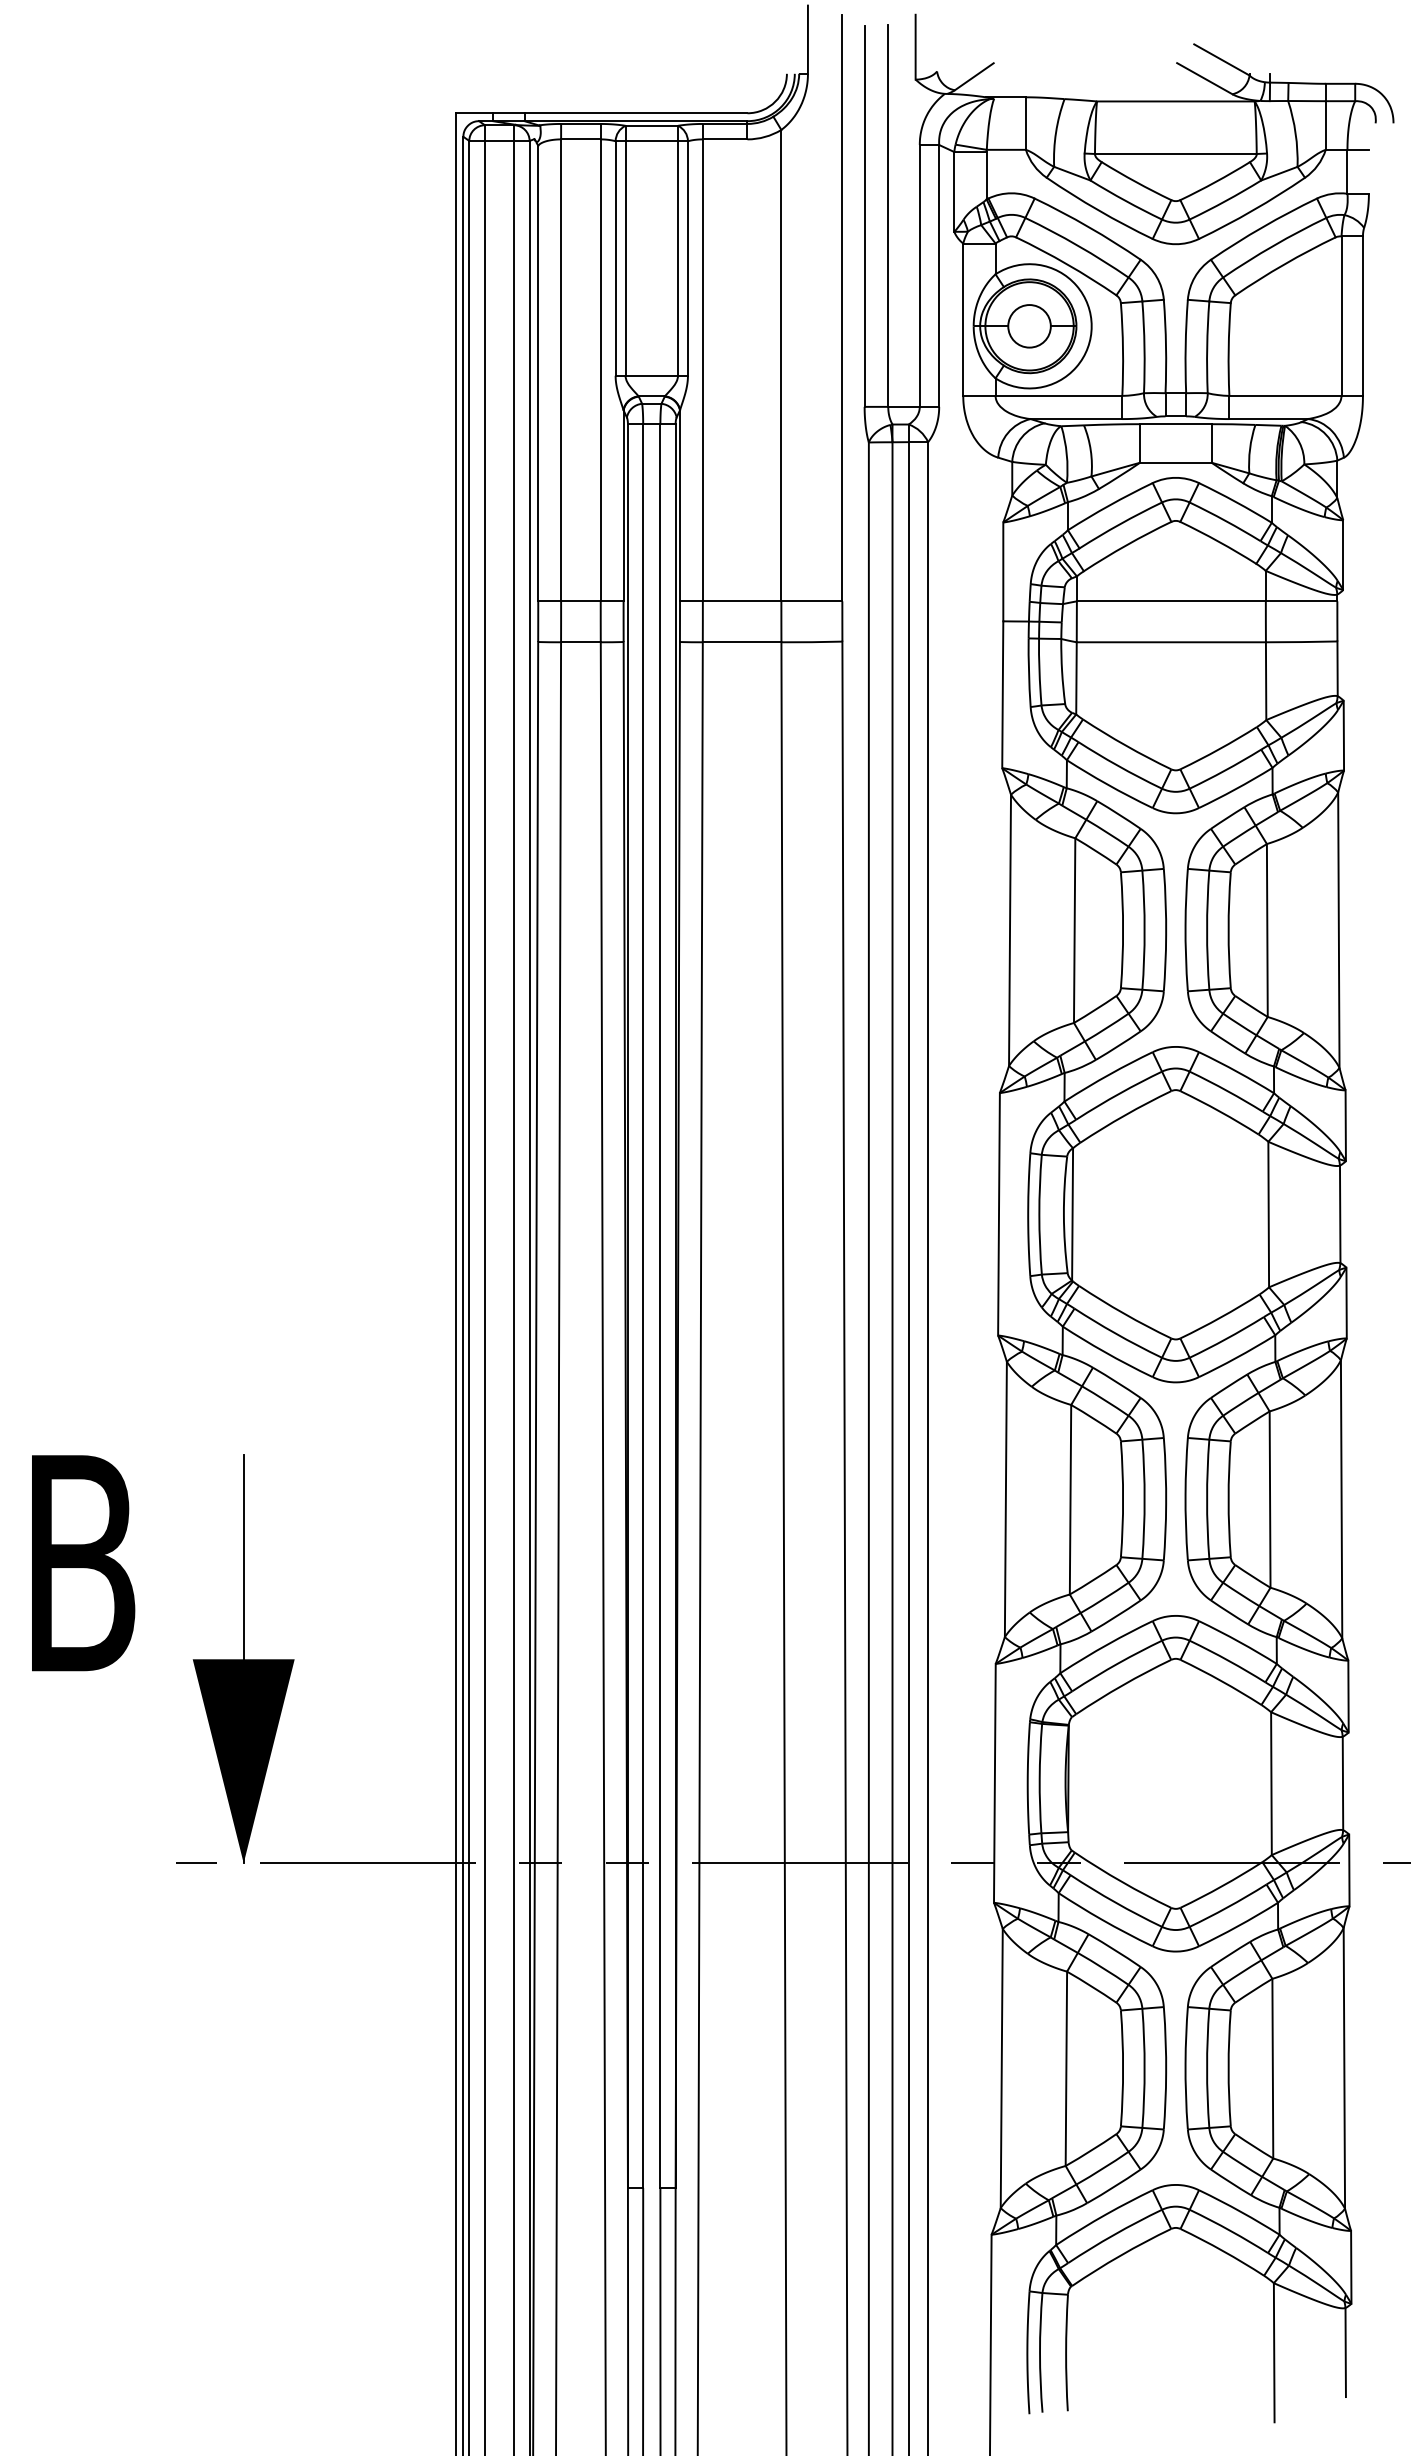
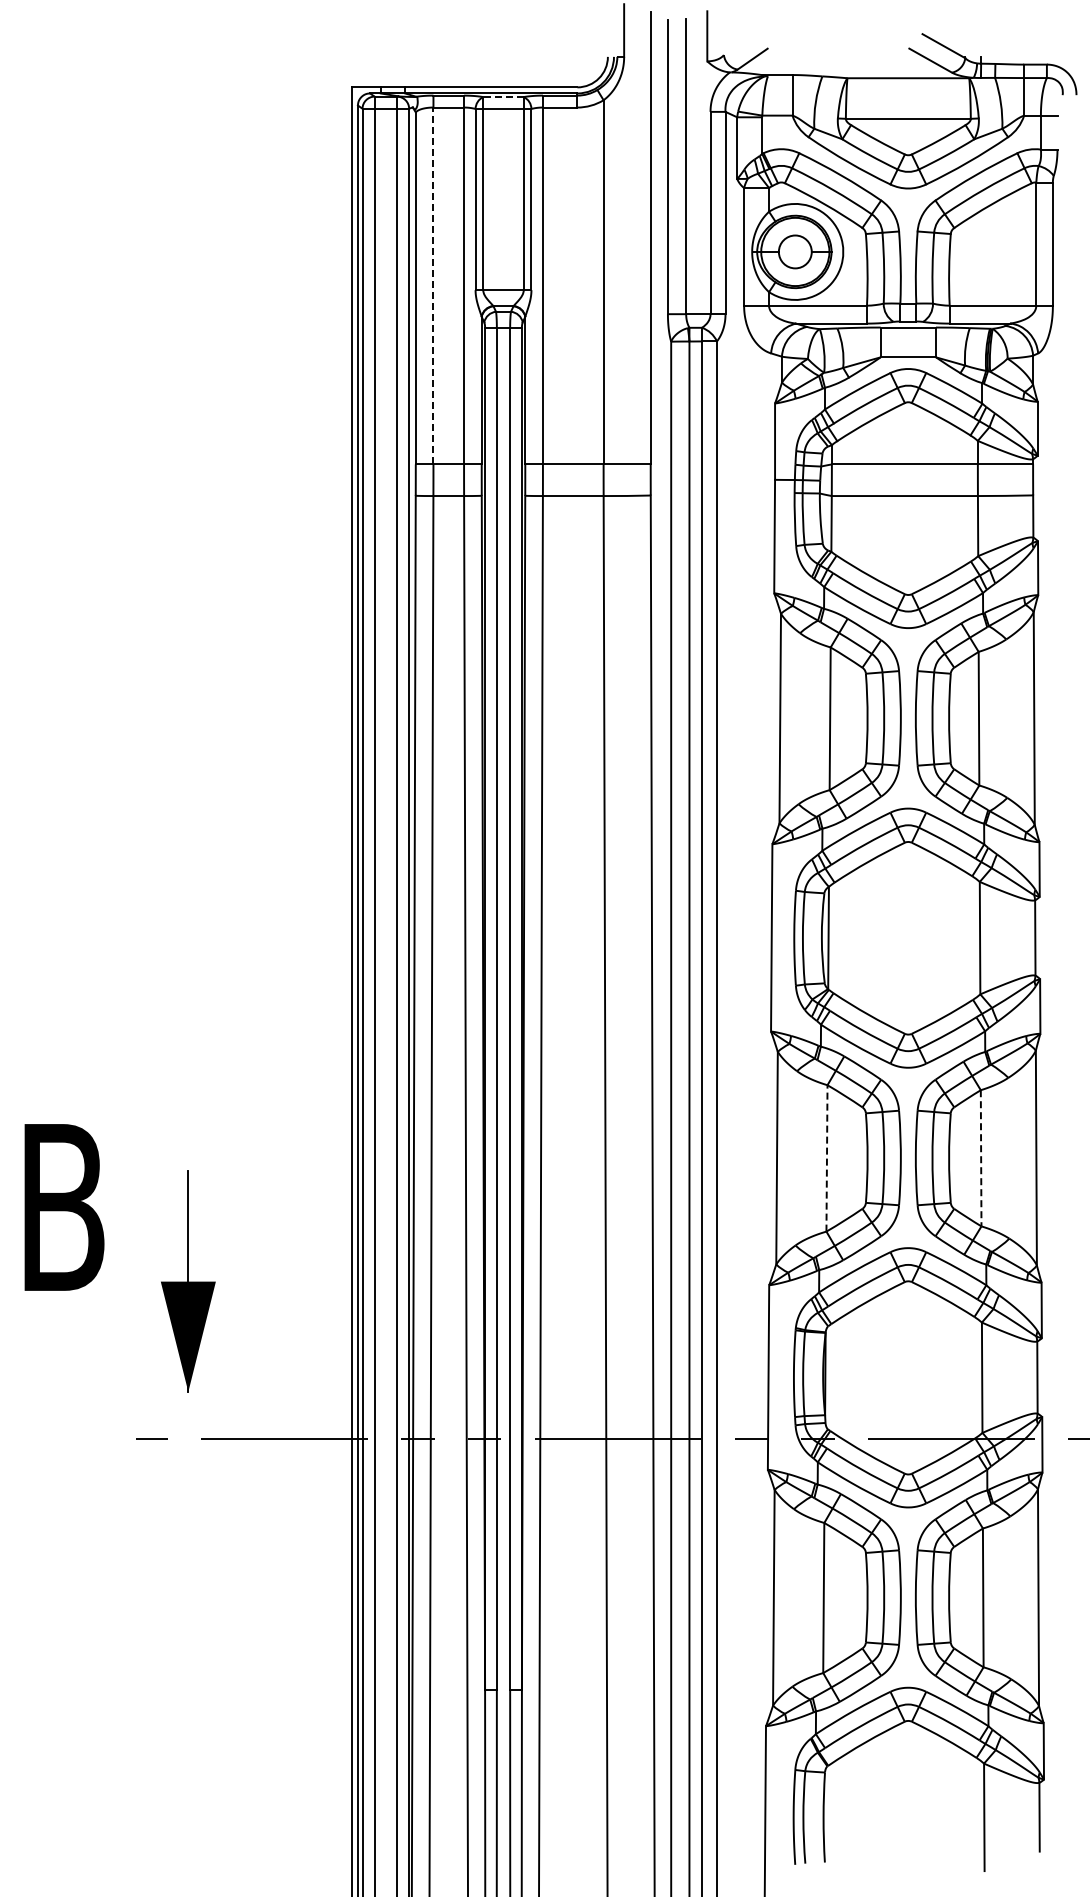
line: (651, 126) -> (503, 97), solid -> dashed
line: (561, 369) -> (433, 285), solid -> dashed
line: (1069, 1498) -> (826, 1157), solid -> dashed
line: (1270, 1499) -> (981, 1158), solid -> dashed
part: (244, 1659) -> (188, 1281), size x0.7

